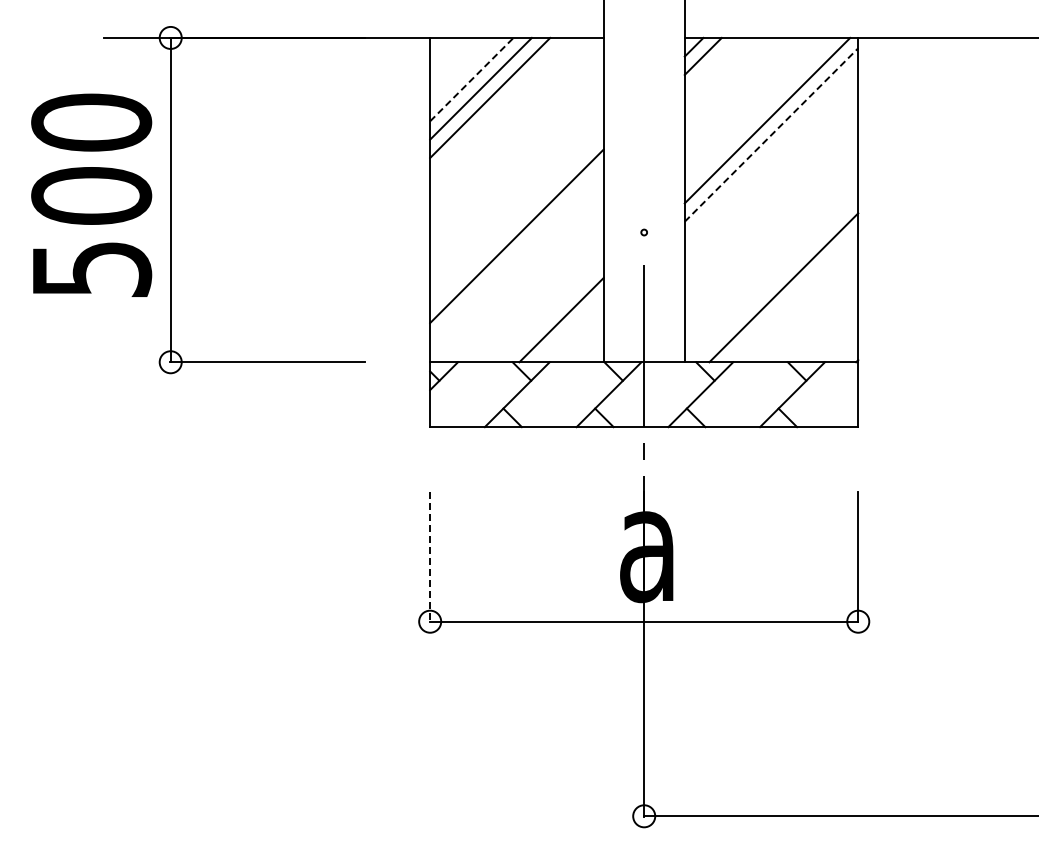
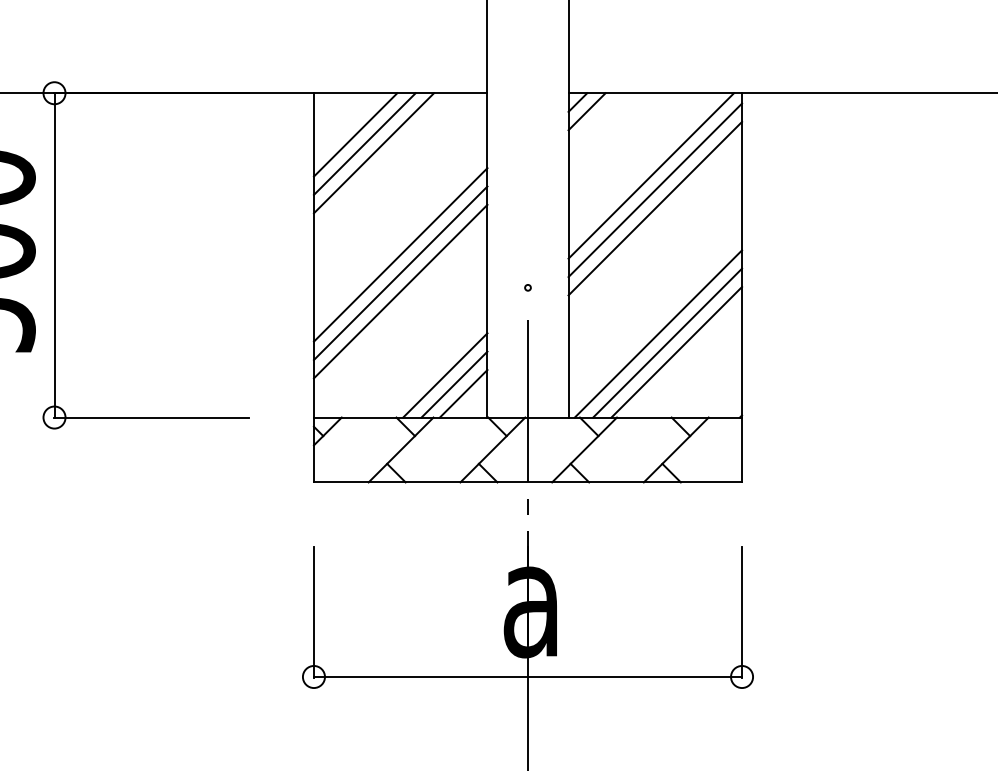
line: (471, 79) -> (355, 134), dashed -> solid
line: (771, 135) -> (655, 190), dashed -> solid
line: (771, 153) -> (655, 208), added
line: (516, 199) -> (400, 254), added
line: (516, 217) -> (400, 272), added
line: (774, 278) -> (658, 333), added
line: (792, 296) -> (676, 351), added
line: (570, 329) -> (454, 384), added
line: (579, 338) -> (463, 393), added
line: (430, 557) -> (314, 612), dashed -> solid

